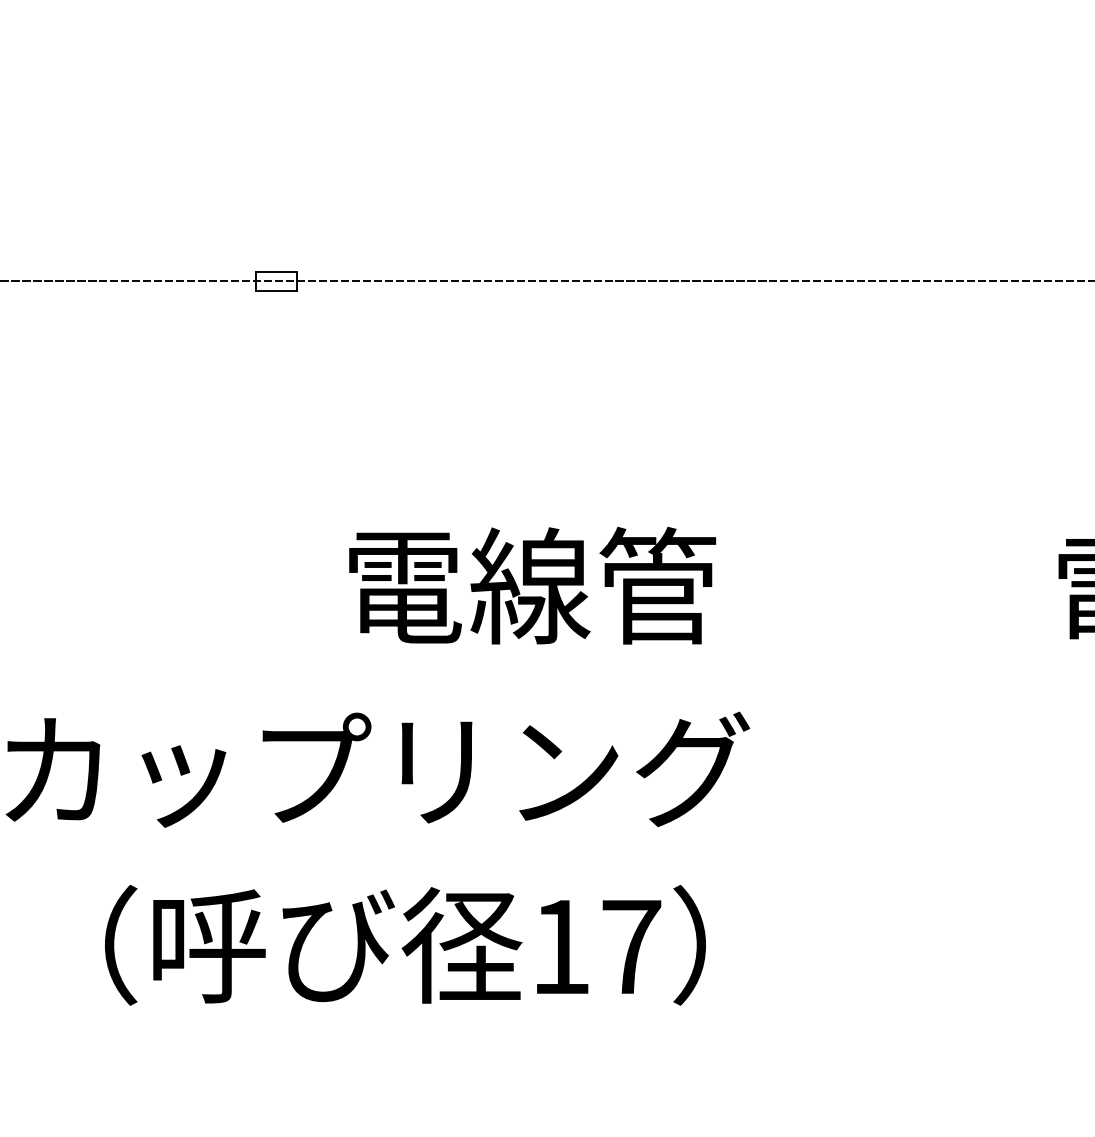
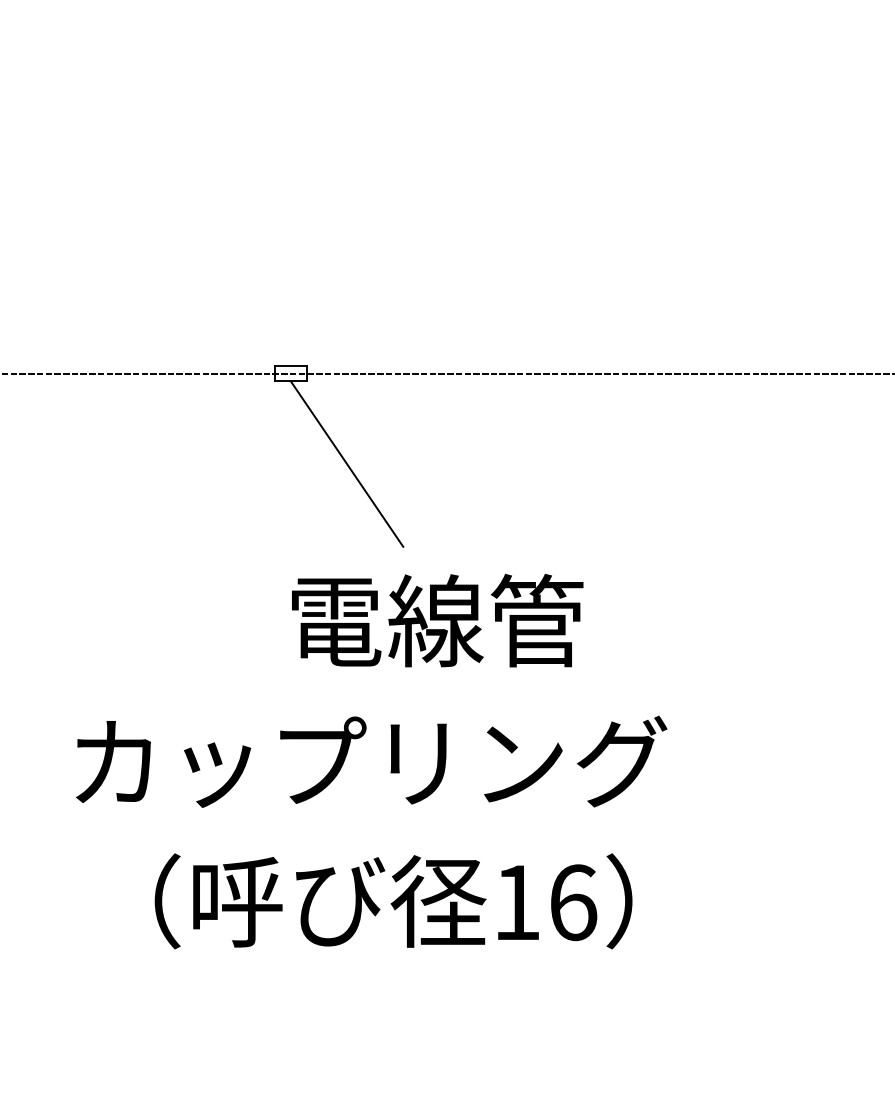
line: (346, 394) -> (346, 463), added
text: (532, 585) -> (437, 620), moved
text: (631, 946) -> (573, 902), 17 -> 16

